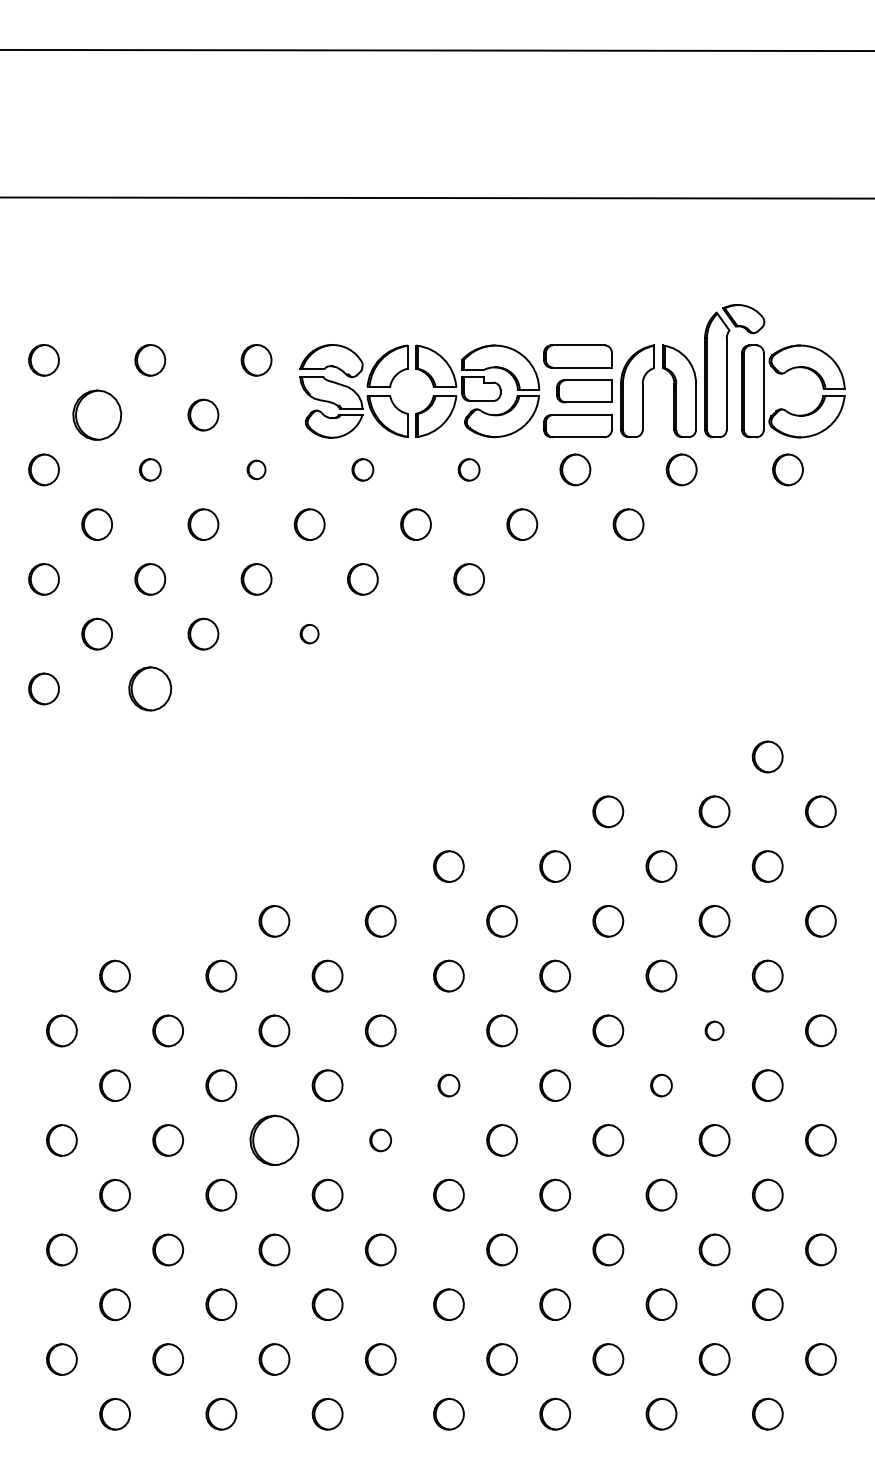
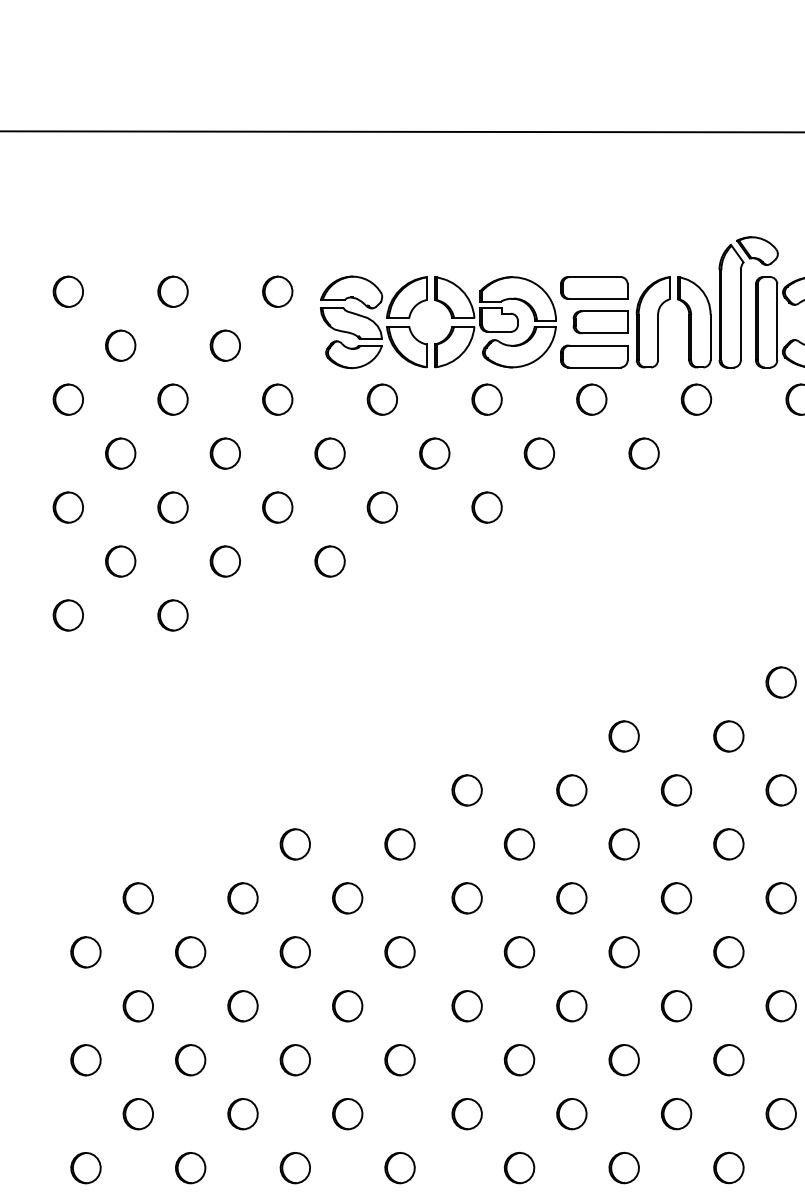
part: (96, 414) -> (120, 345), size x0.62
part: (150, 469) -> (173, 399), size x1.43
part: (256, 469) -> (277, 399), size x1.67
part: (362, 469) -> (382, 399), size x1.43
part: (468, 469) -> (486, 399), size x1.43
part: (309, 633) -> (329, 560), size x1.67
part: (150, 688) -> (173, 615), size x0.71
part: (714, 1030) -> (728, 951), size x1.67
part: (448, 1085) -> (466, 1006), size x1.43
part: (661, 1085) -> (676, 1006), size x1.43
part: (274, 1140) -> (295, 1060), size x0.62
part: (380, 1140) -> (399, 1060), size x1.43

